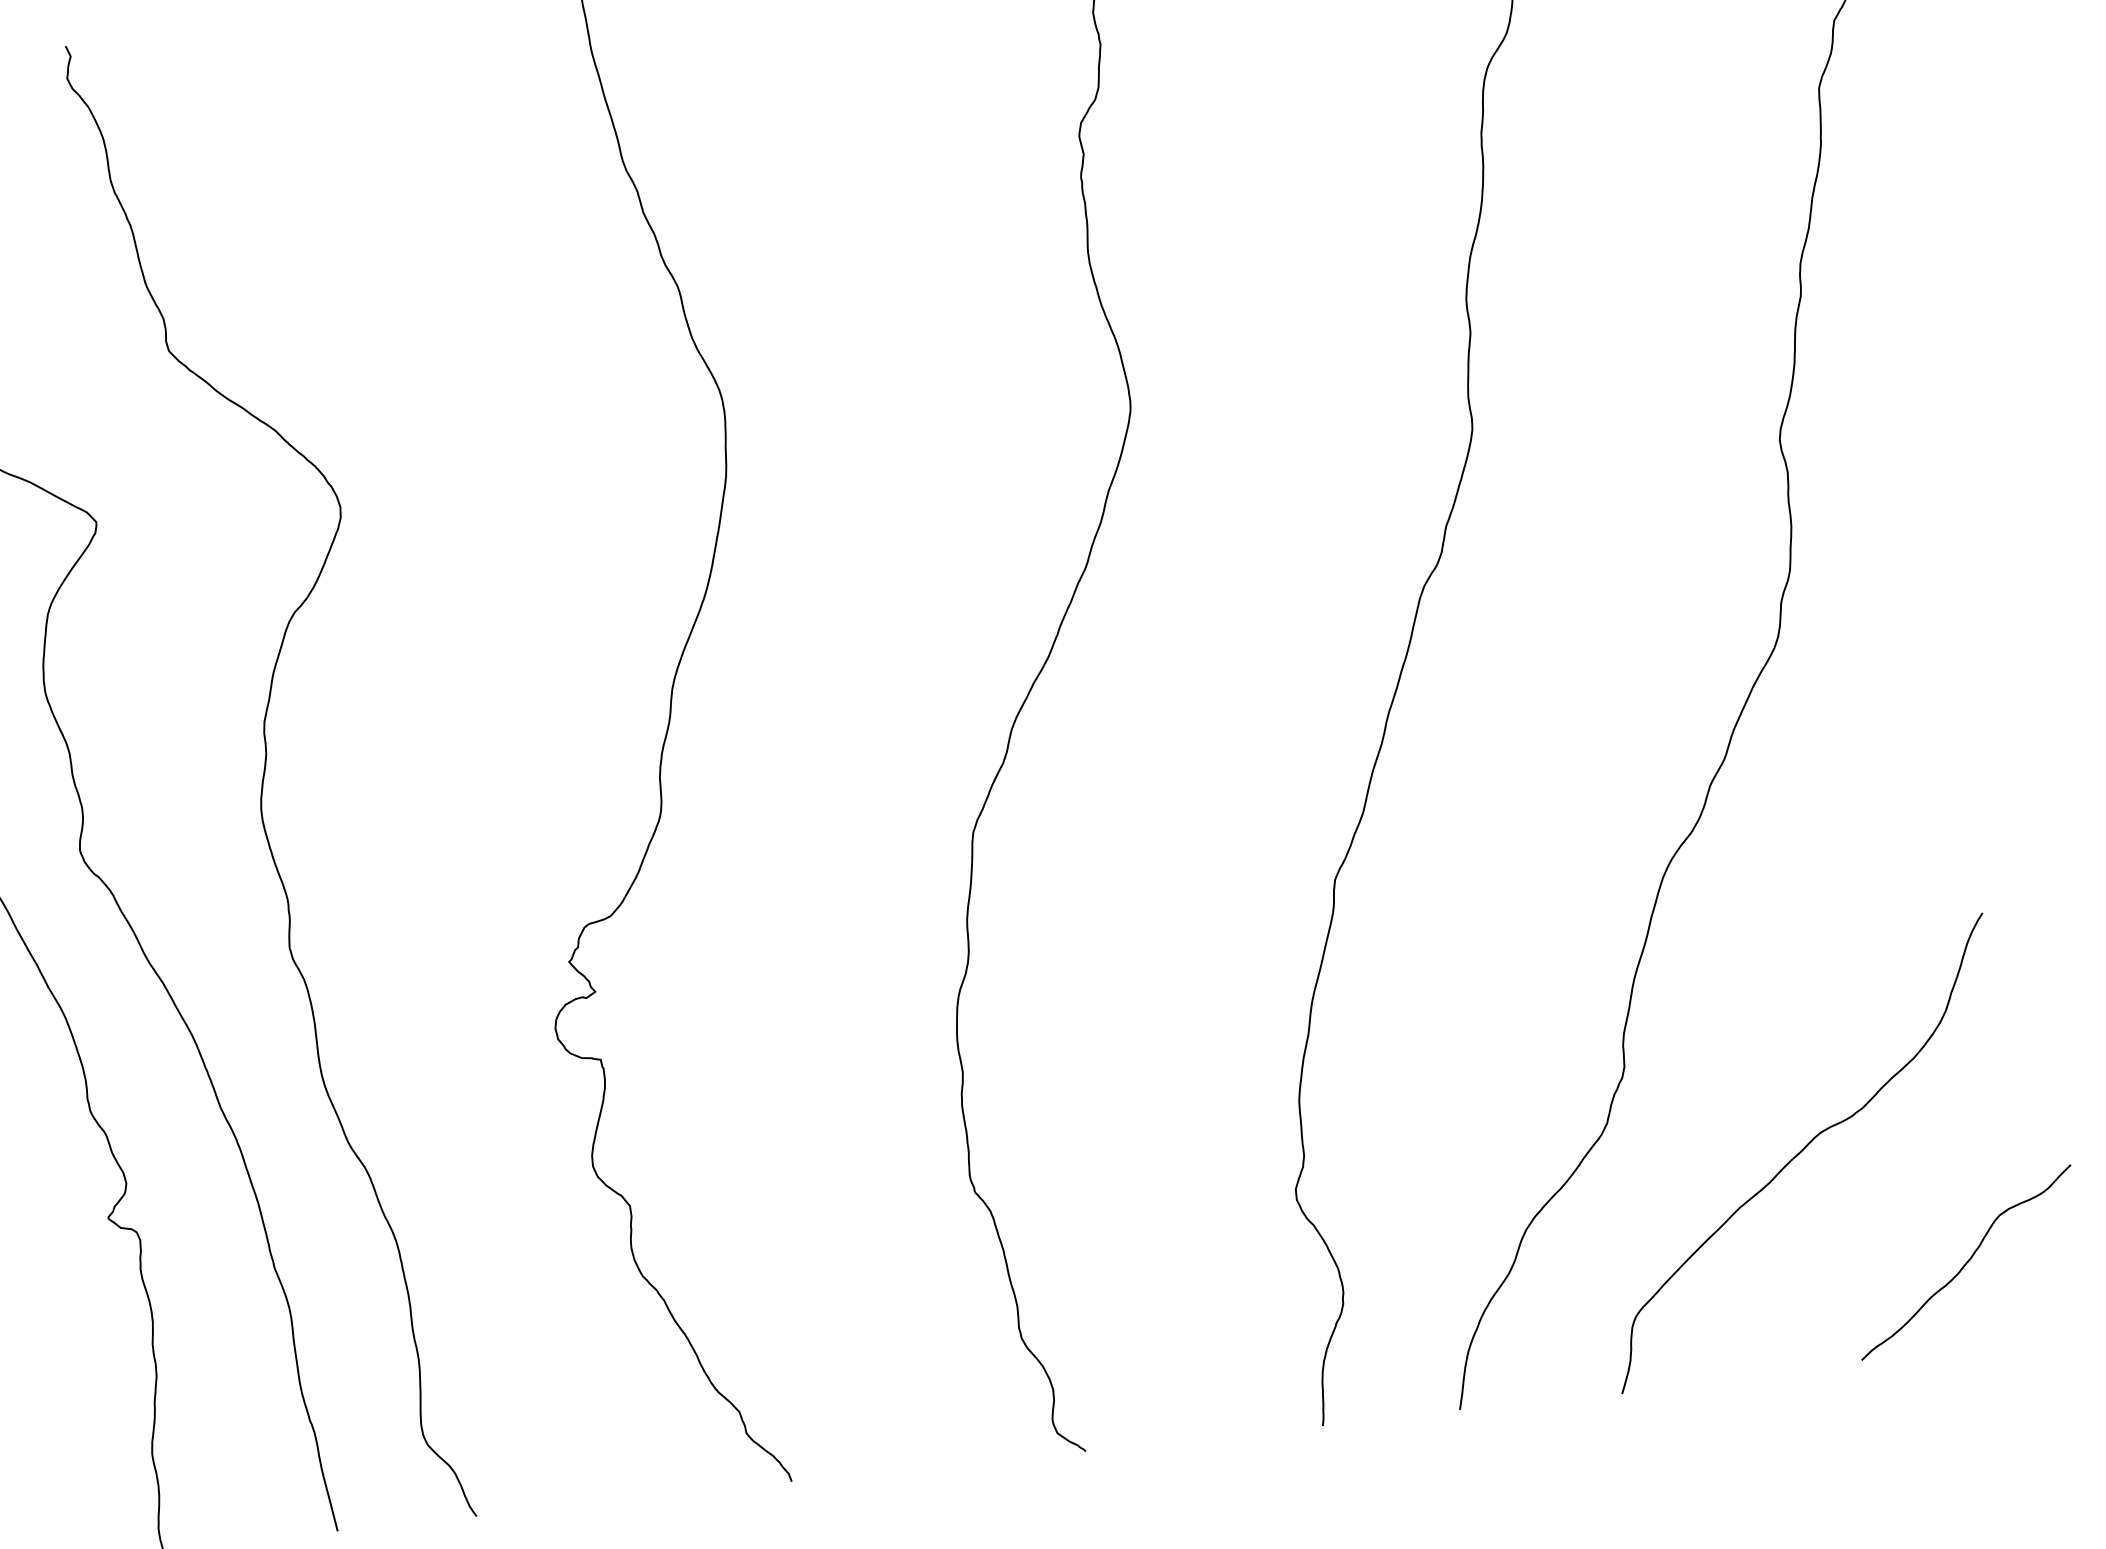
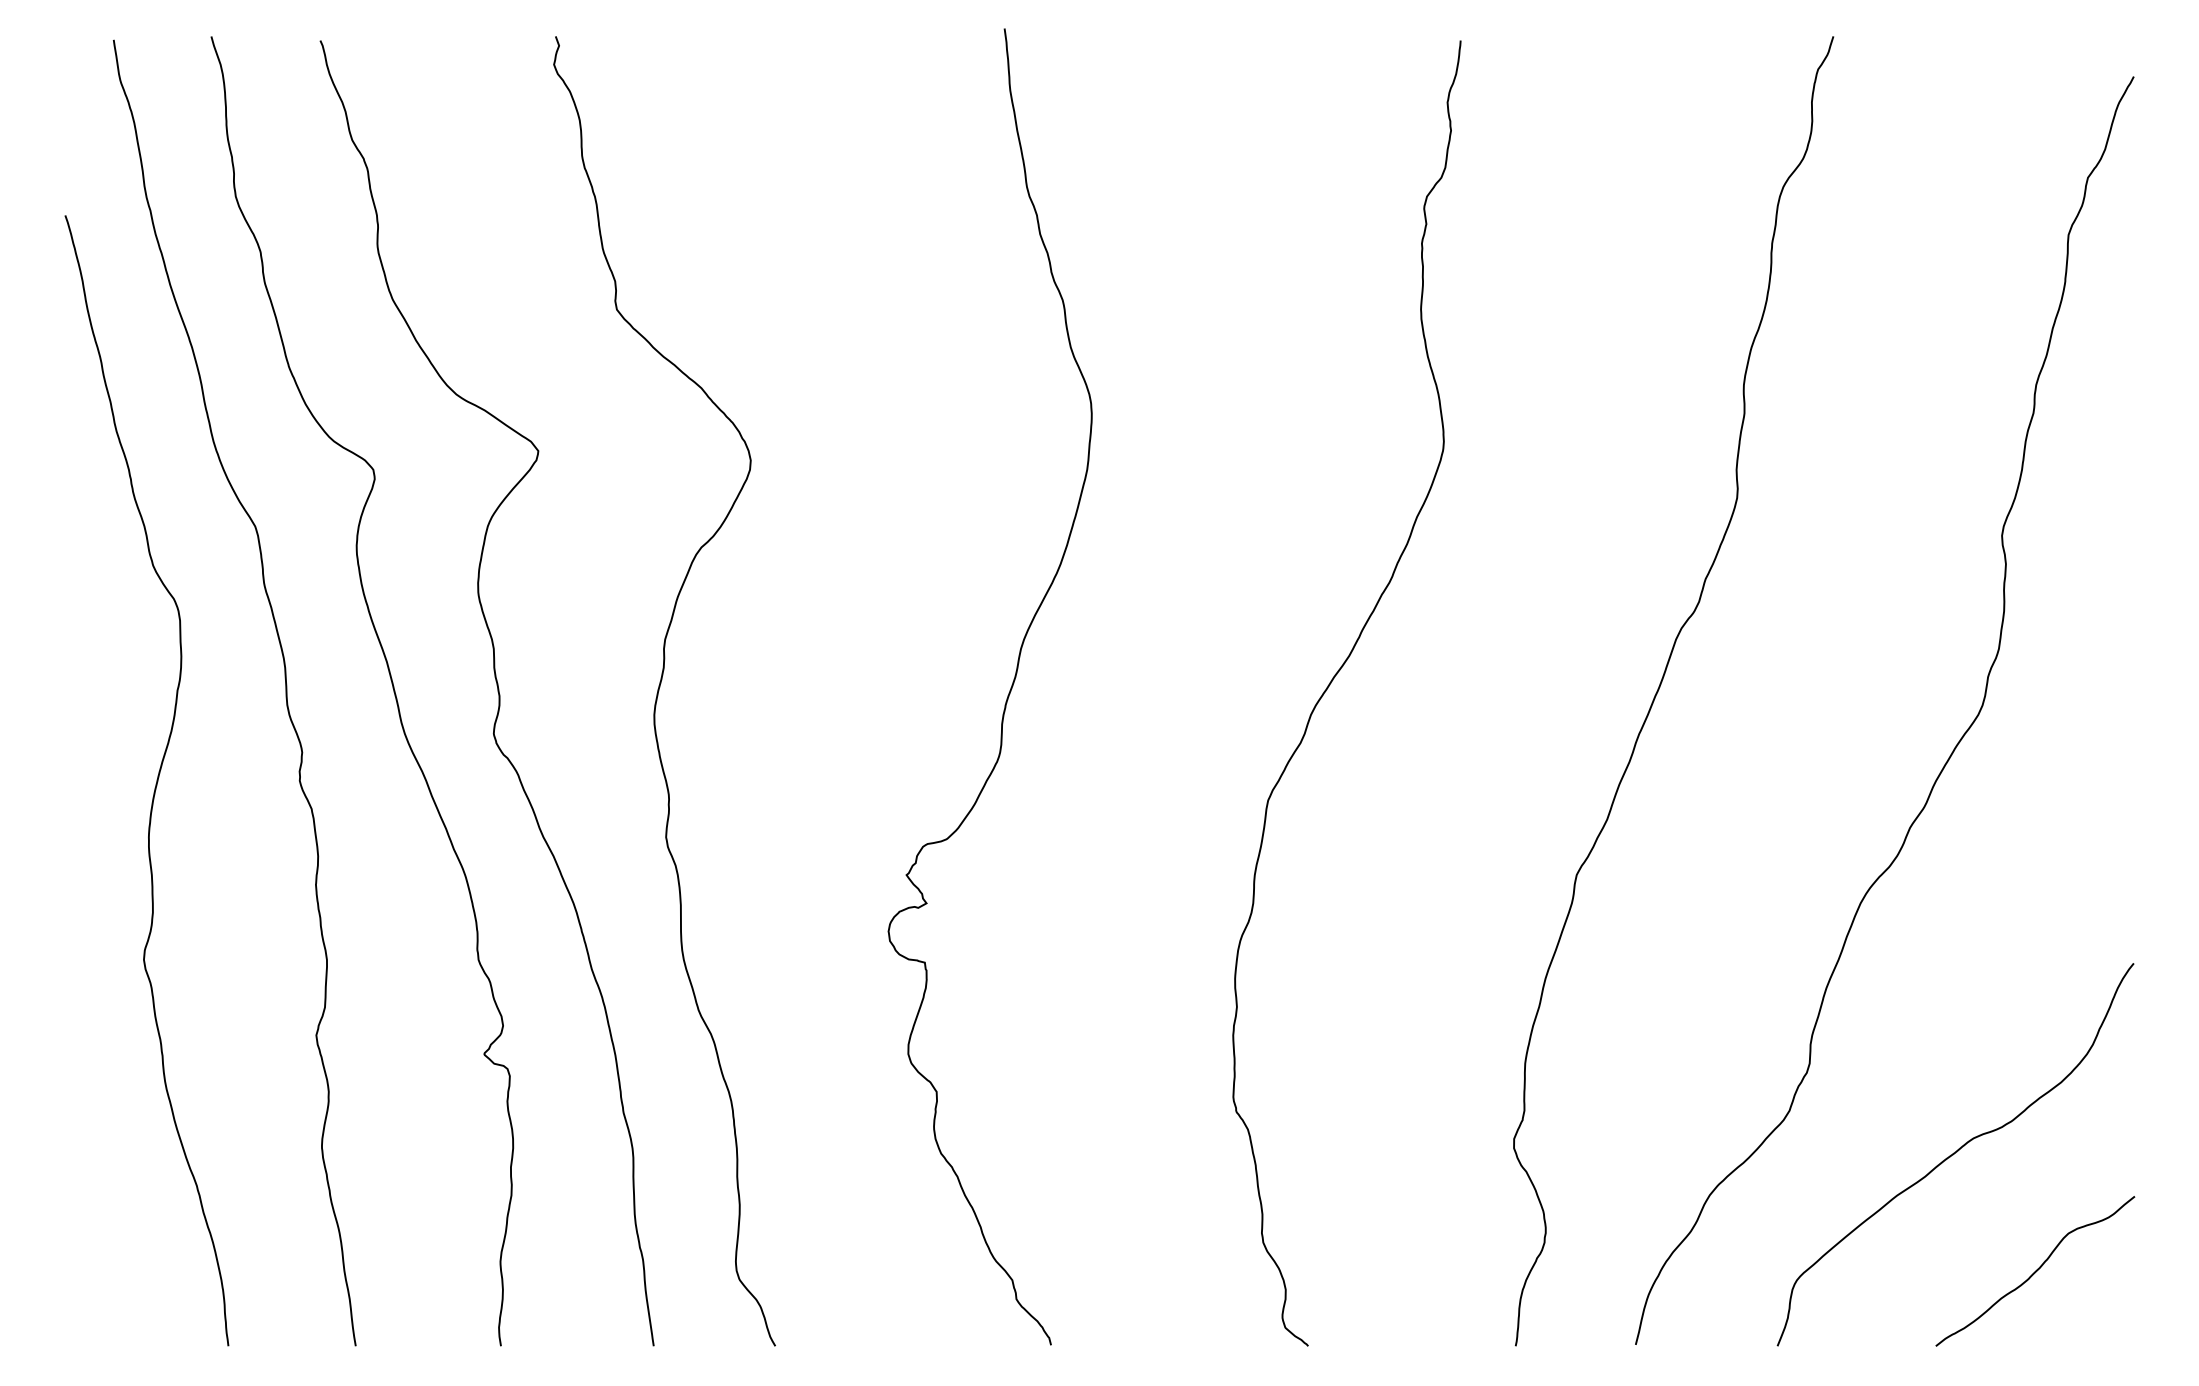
curve: (1966, 1262) -> (2035, 1271), moved

